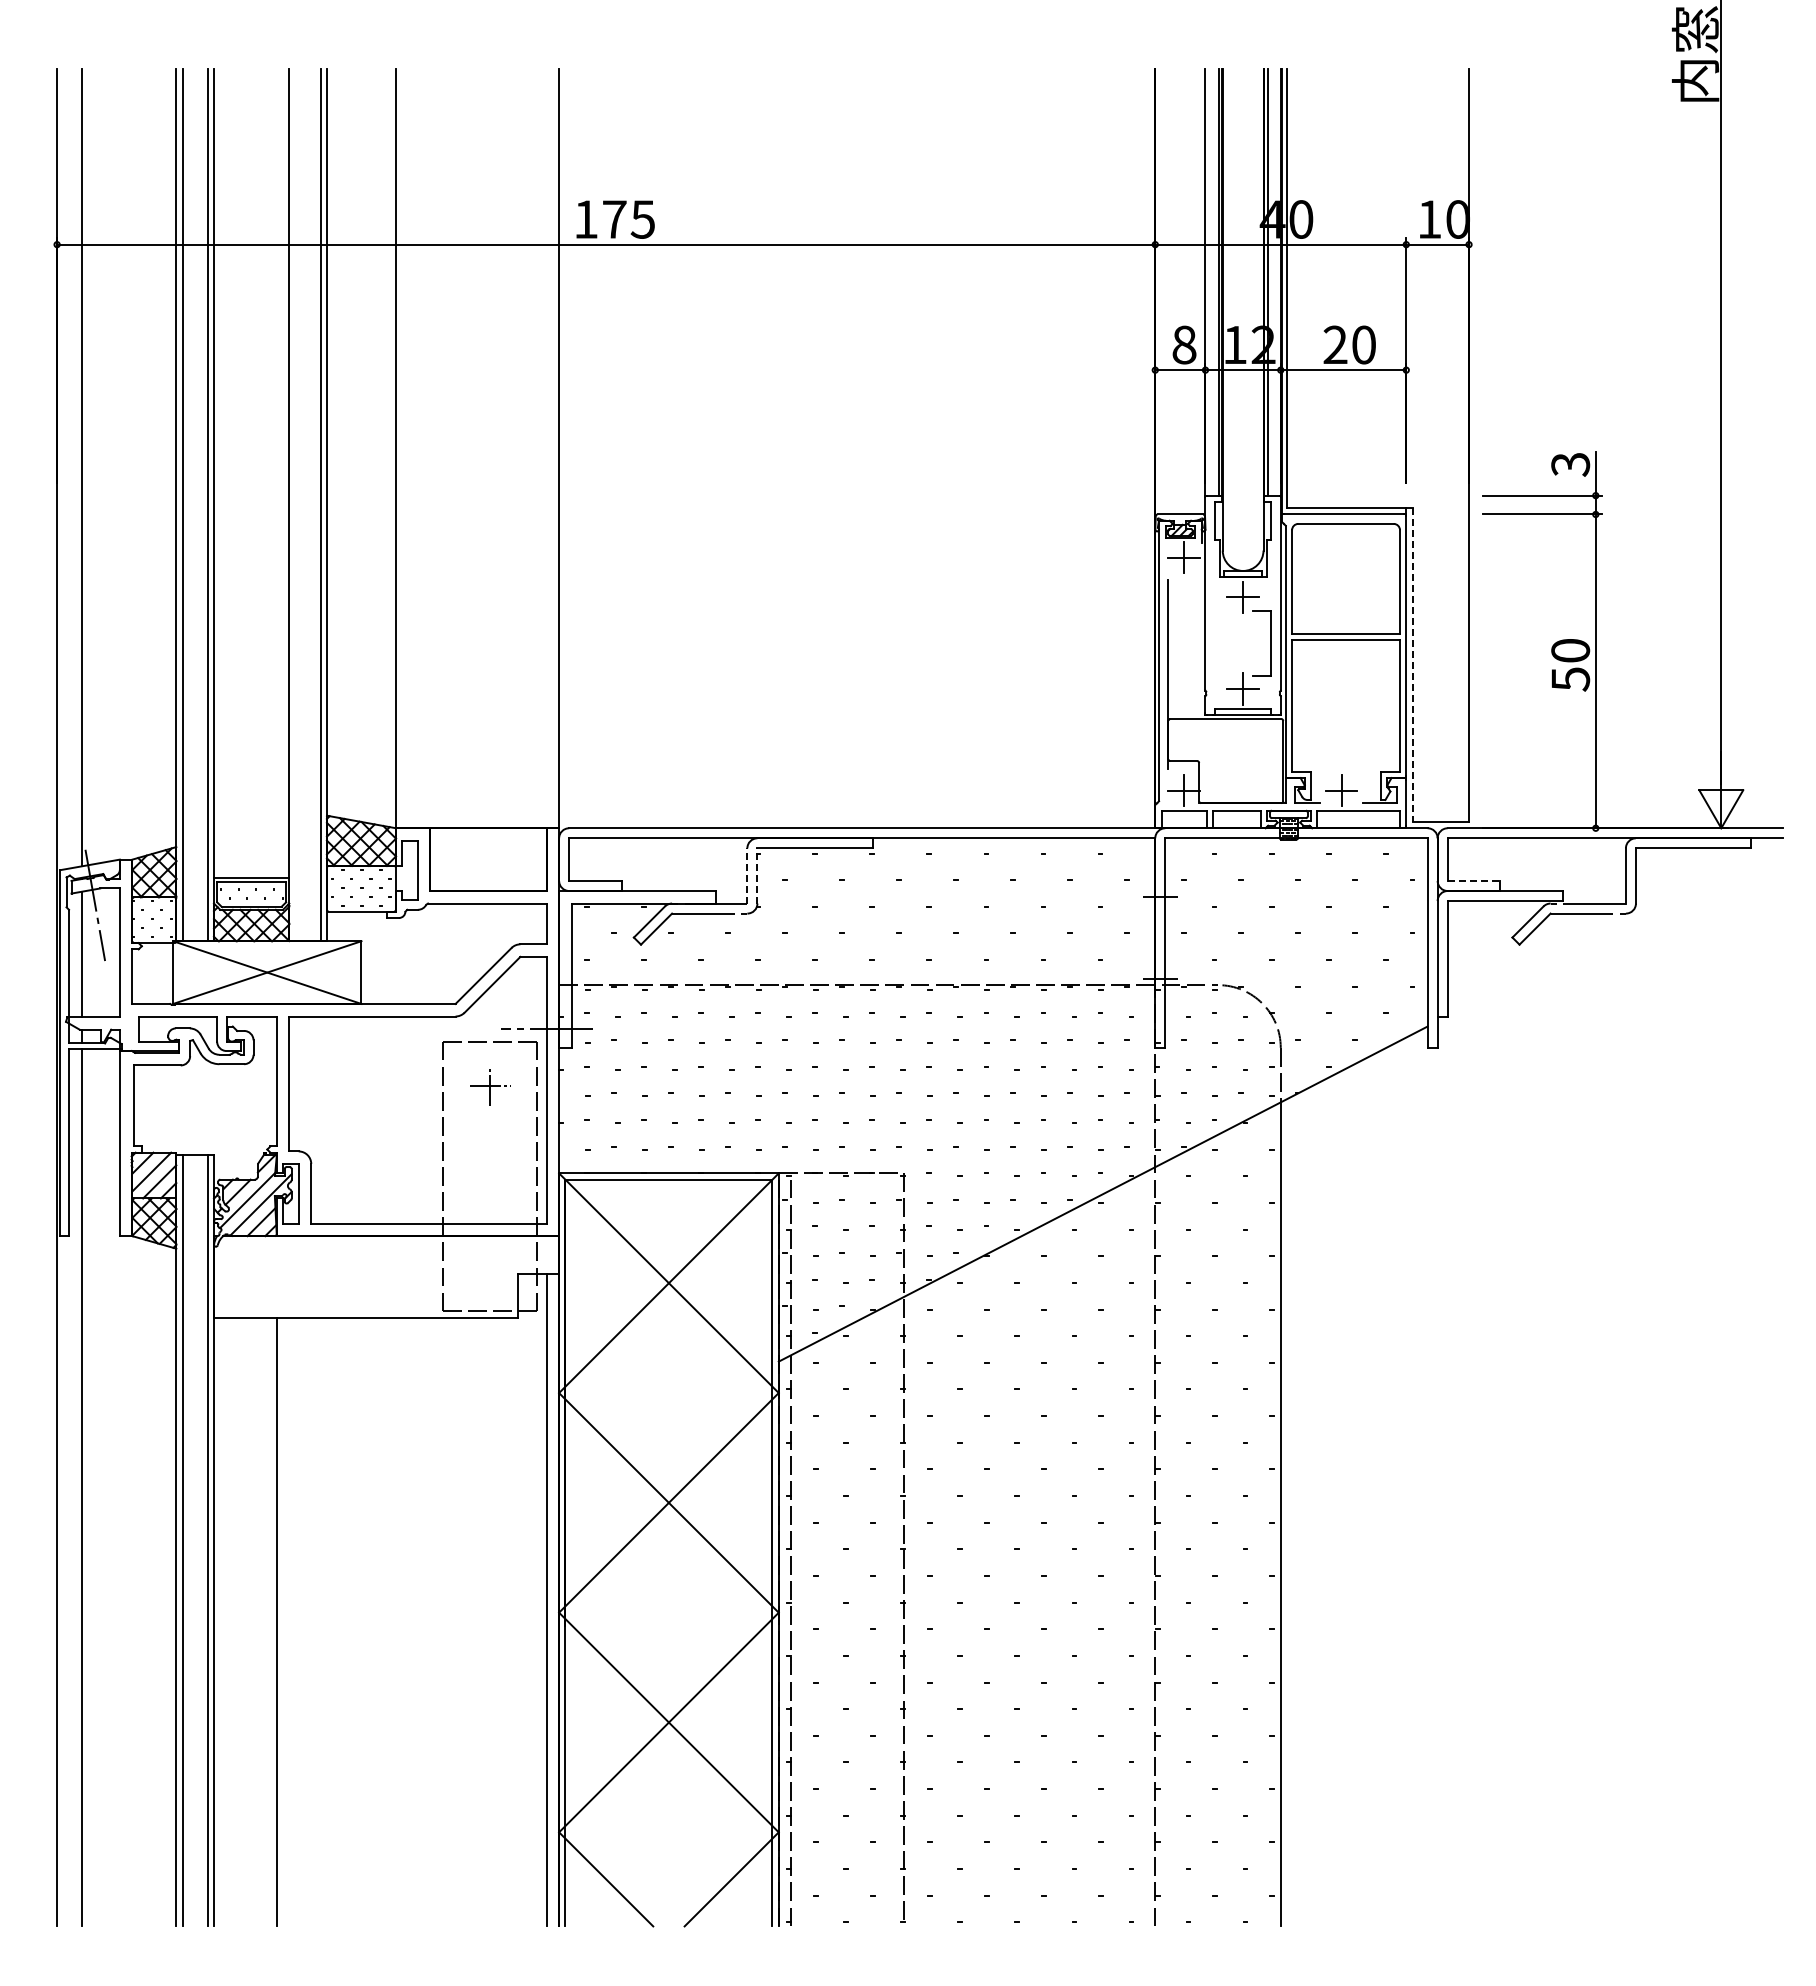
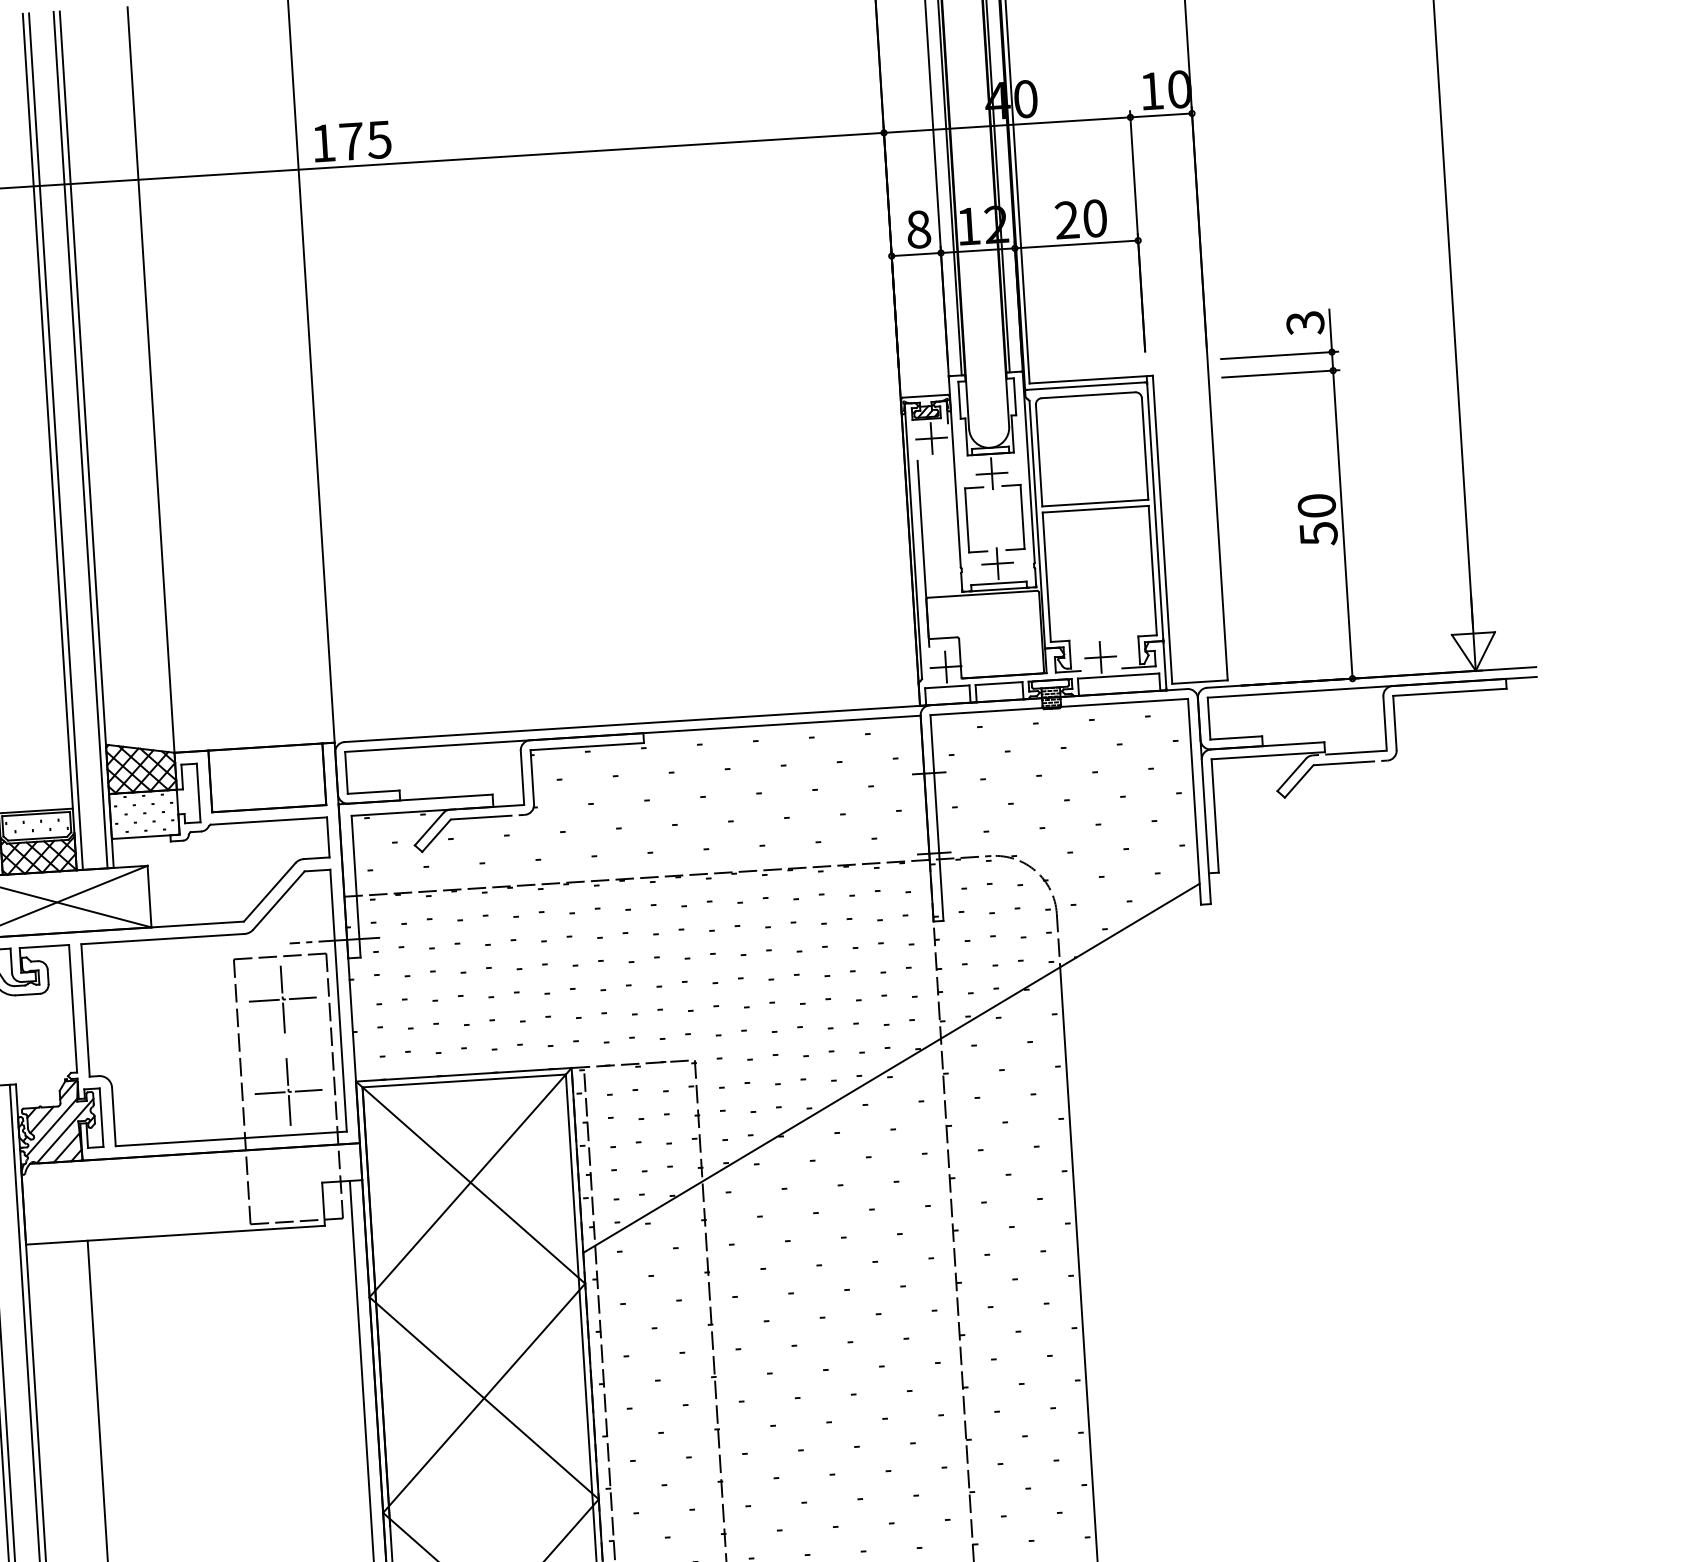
line: (295, 504) -> (55, 441), added
part: (1215, 643) -> (967, 520), added
line: (1412, 665) -> (1162, 530), dashed -> solid
line: (747, 875) -> (522, 777), dashed -> solid
line: (757, 875) -> (532, 776), dashed -> solid
line: (1474, 880) -> (1236, 737), dashed -> solid
part: (490, 1085) -> (283, 999), size x1.67
part: (490, 1179) -> (289, 1091), added

